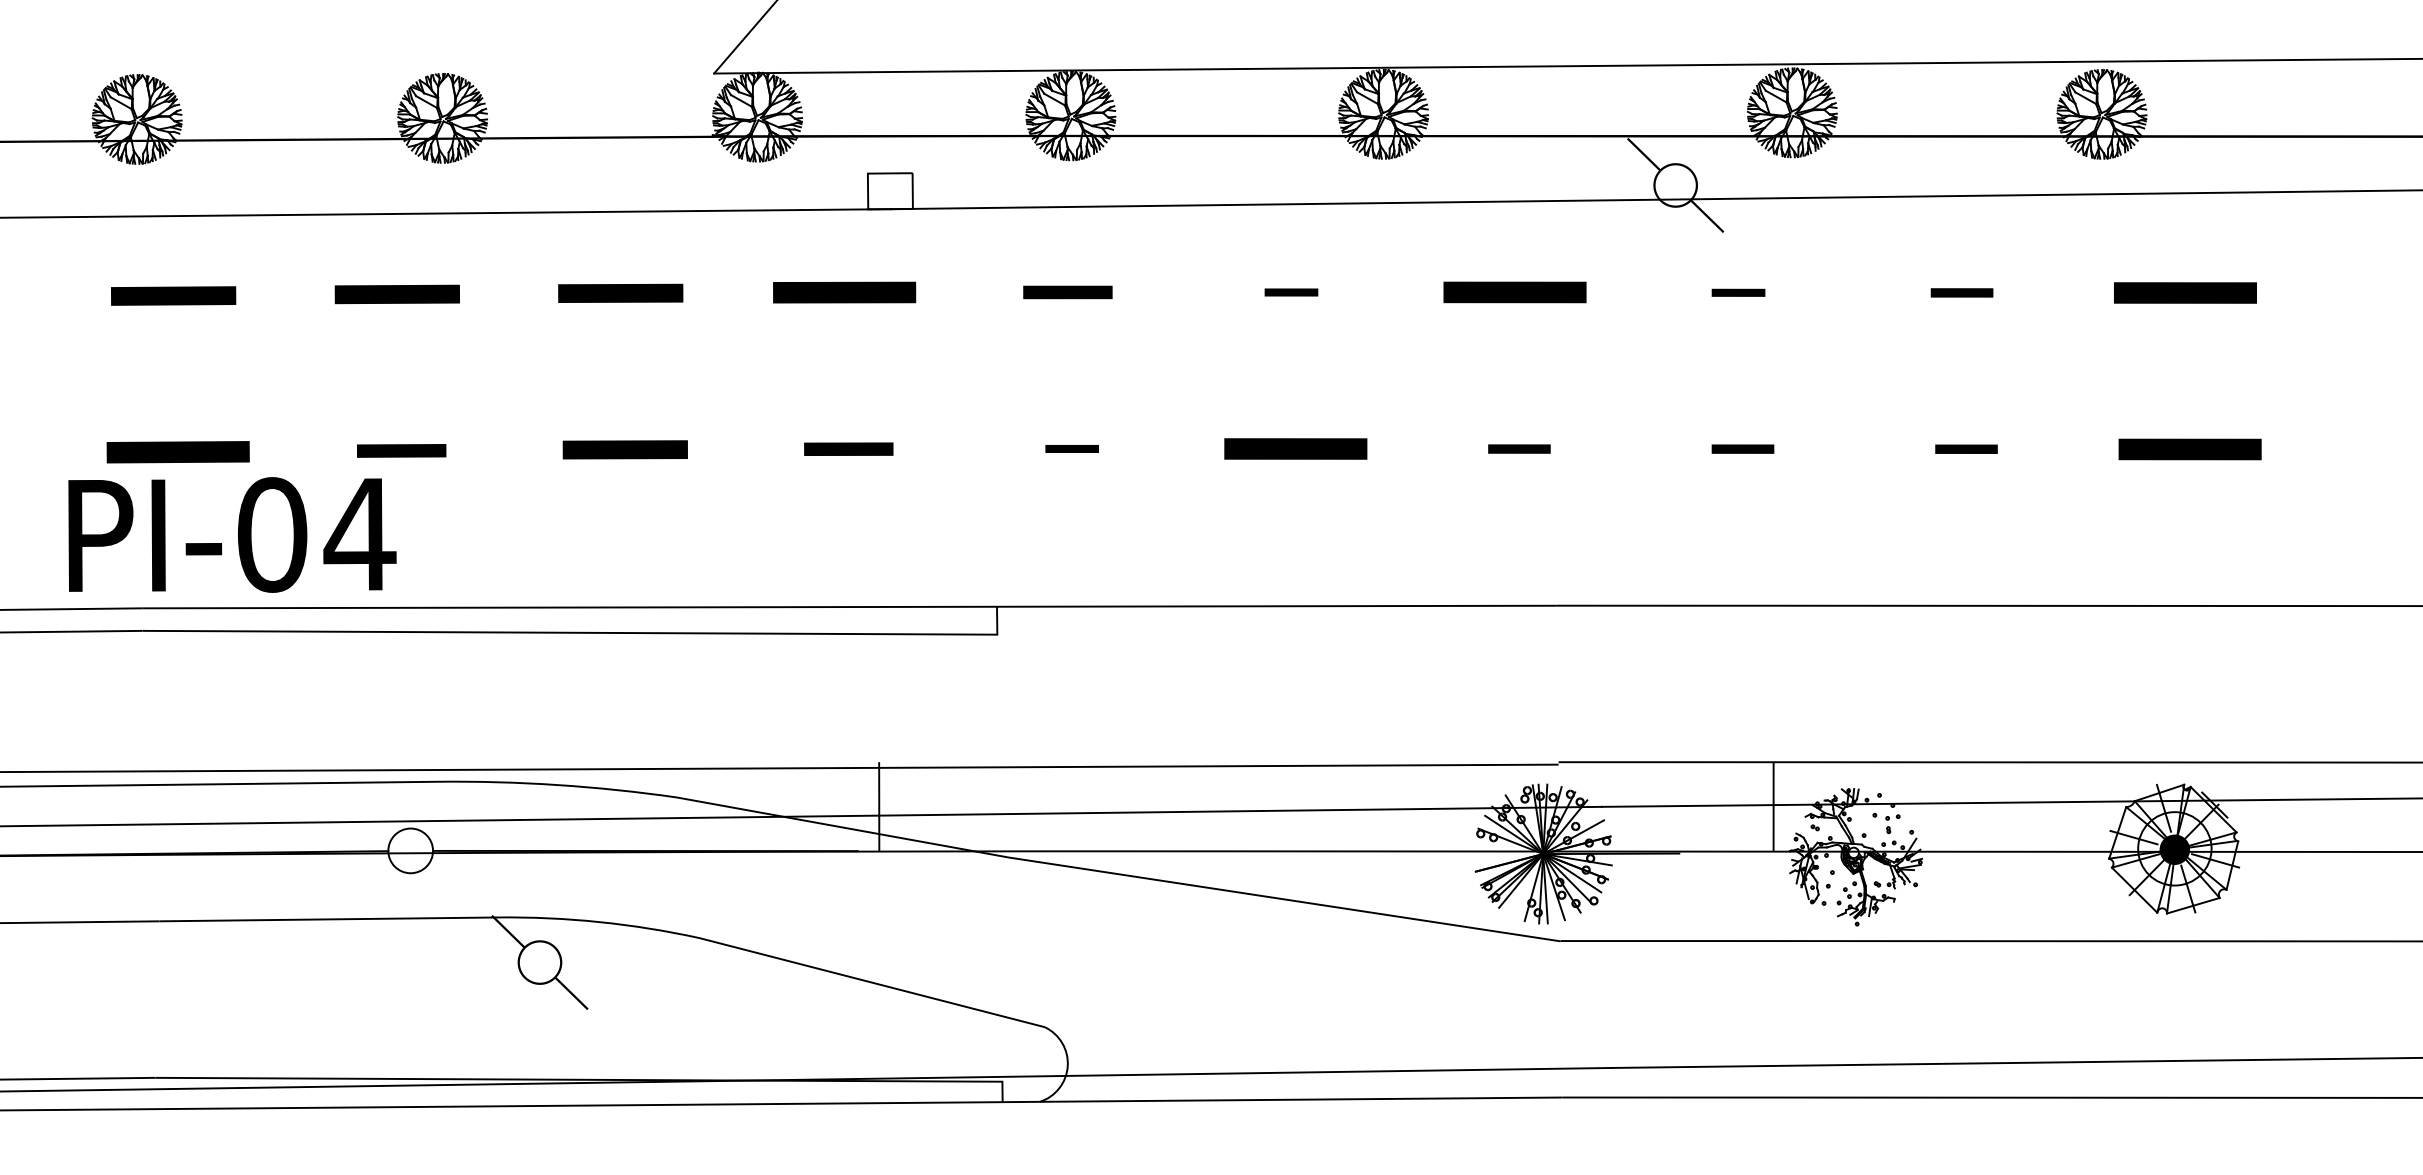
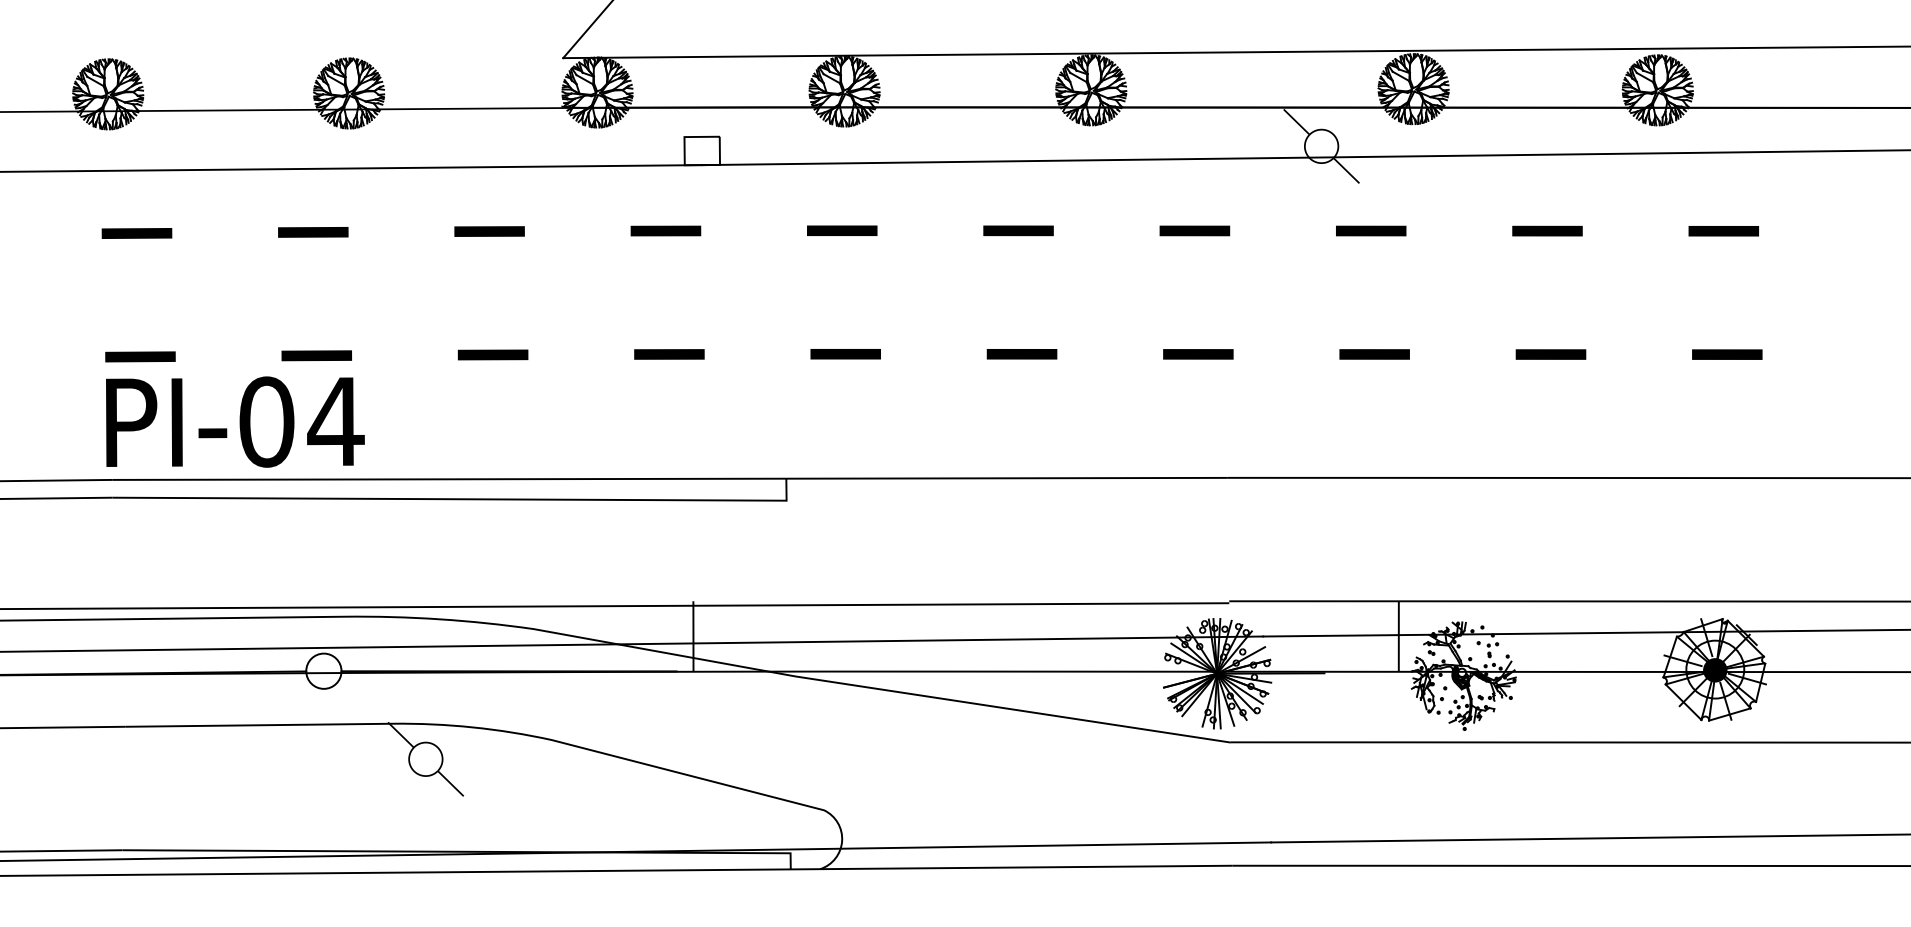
part: (843, 292) -> (665, 230), size x0.62
part: (1291, 292) -> (1018, 230), size x1.67
part: (1514, 292) -> (1194, 230), size x0.62
part: (1738, 292) -> (1371, 230), size x1.67
part: (1961, 292) -> (1547, 230), size x1.43
part: (2185, 292) -> (1723, 230), size x0.62
part: (620, 293) -> (489, 231), size x0.71
part: (396, 294) -> (312, 232), size x0.71
part: (173, 295) -> (136, 233), size x0.71
part: (1071, 448) -> (845, 353), size x1.67
part: (1295, 448) -> (1021, 353), size x0.62
part: (1519, 448) -> (1198, 353), size x1.43
part: (1742, 448) -> (1374, 353), size x1.43
part: (1966, 448) -> (1550, 353), size x1.43
part: (624, 449) -> (492, 354), size x0.71
part: (2189, 449) -> (1726, 354), size x0.62
part: (177, 452) -> (139, 357), size x0.62
text: (232, 534) -> (235, 421), moved

